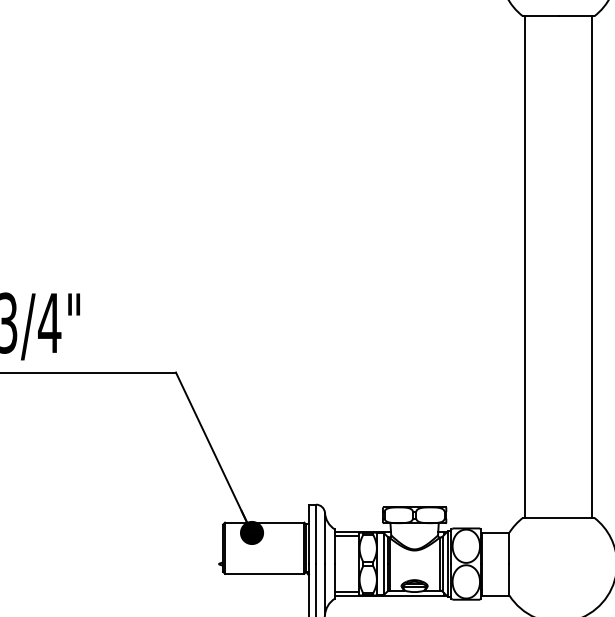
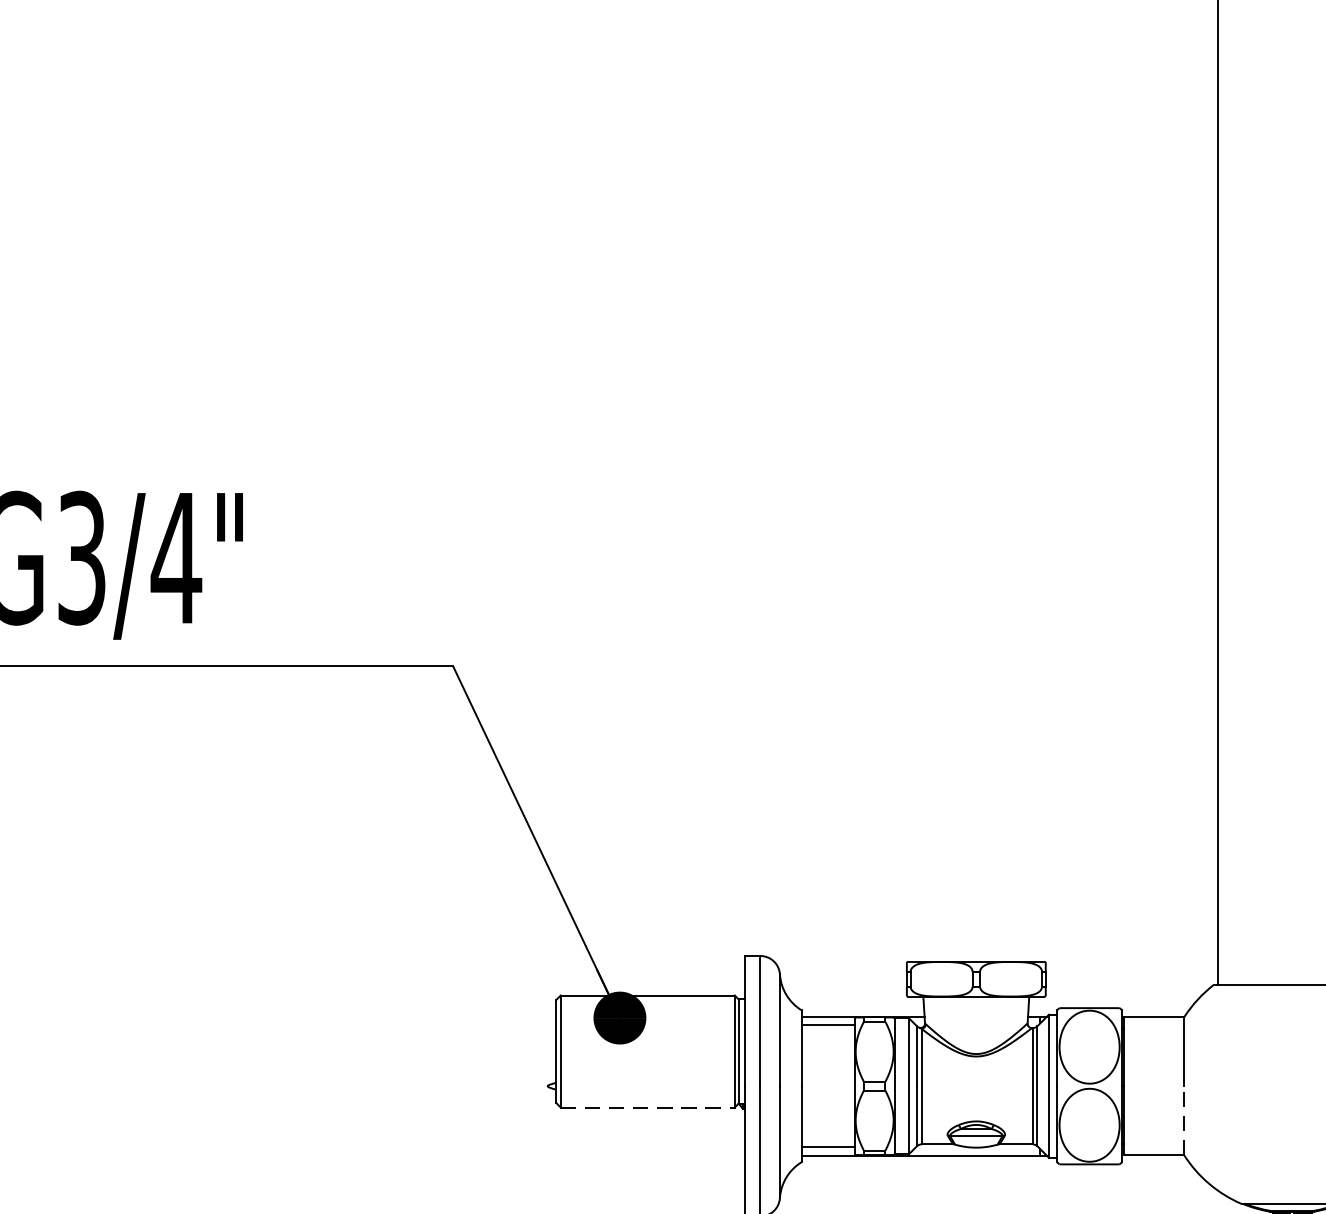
line: (264, 573) -> (647, 1106), solid -> dashed
line: (509, 579) -> (1184, 1120), solid -> dashed

